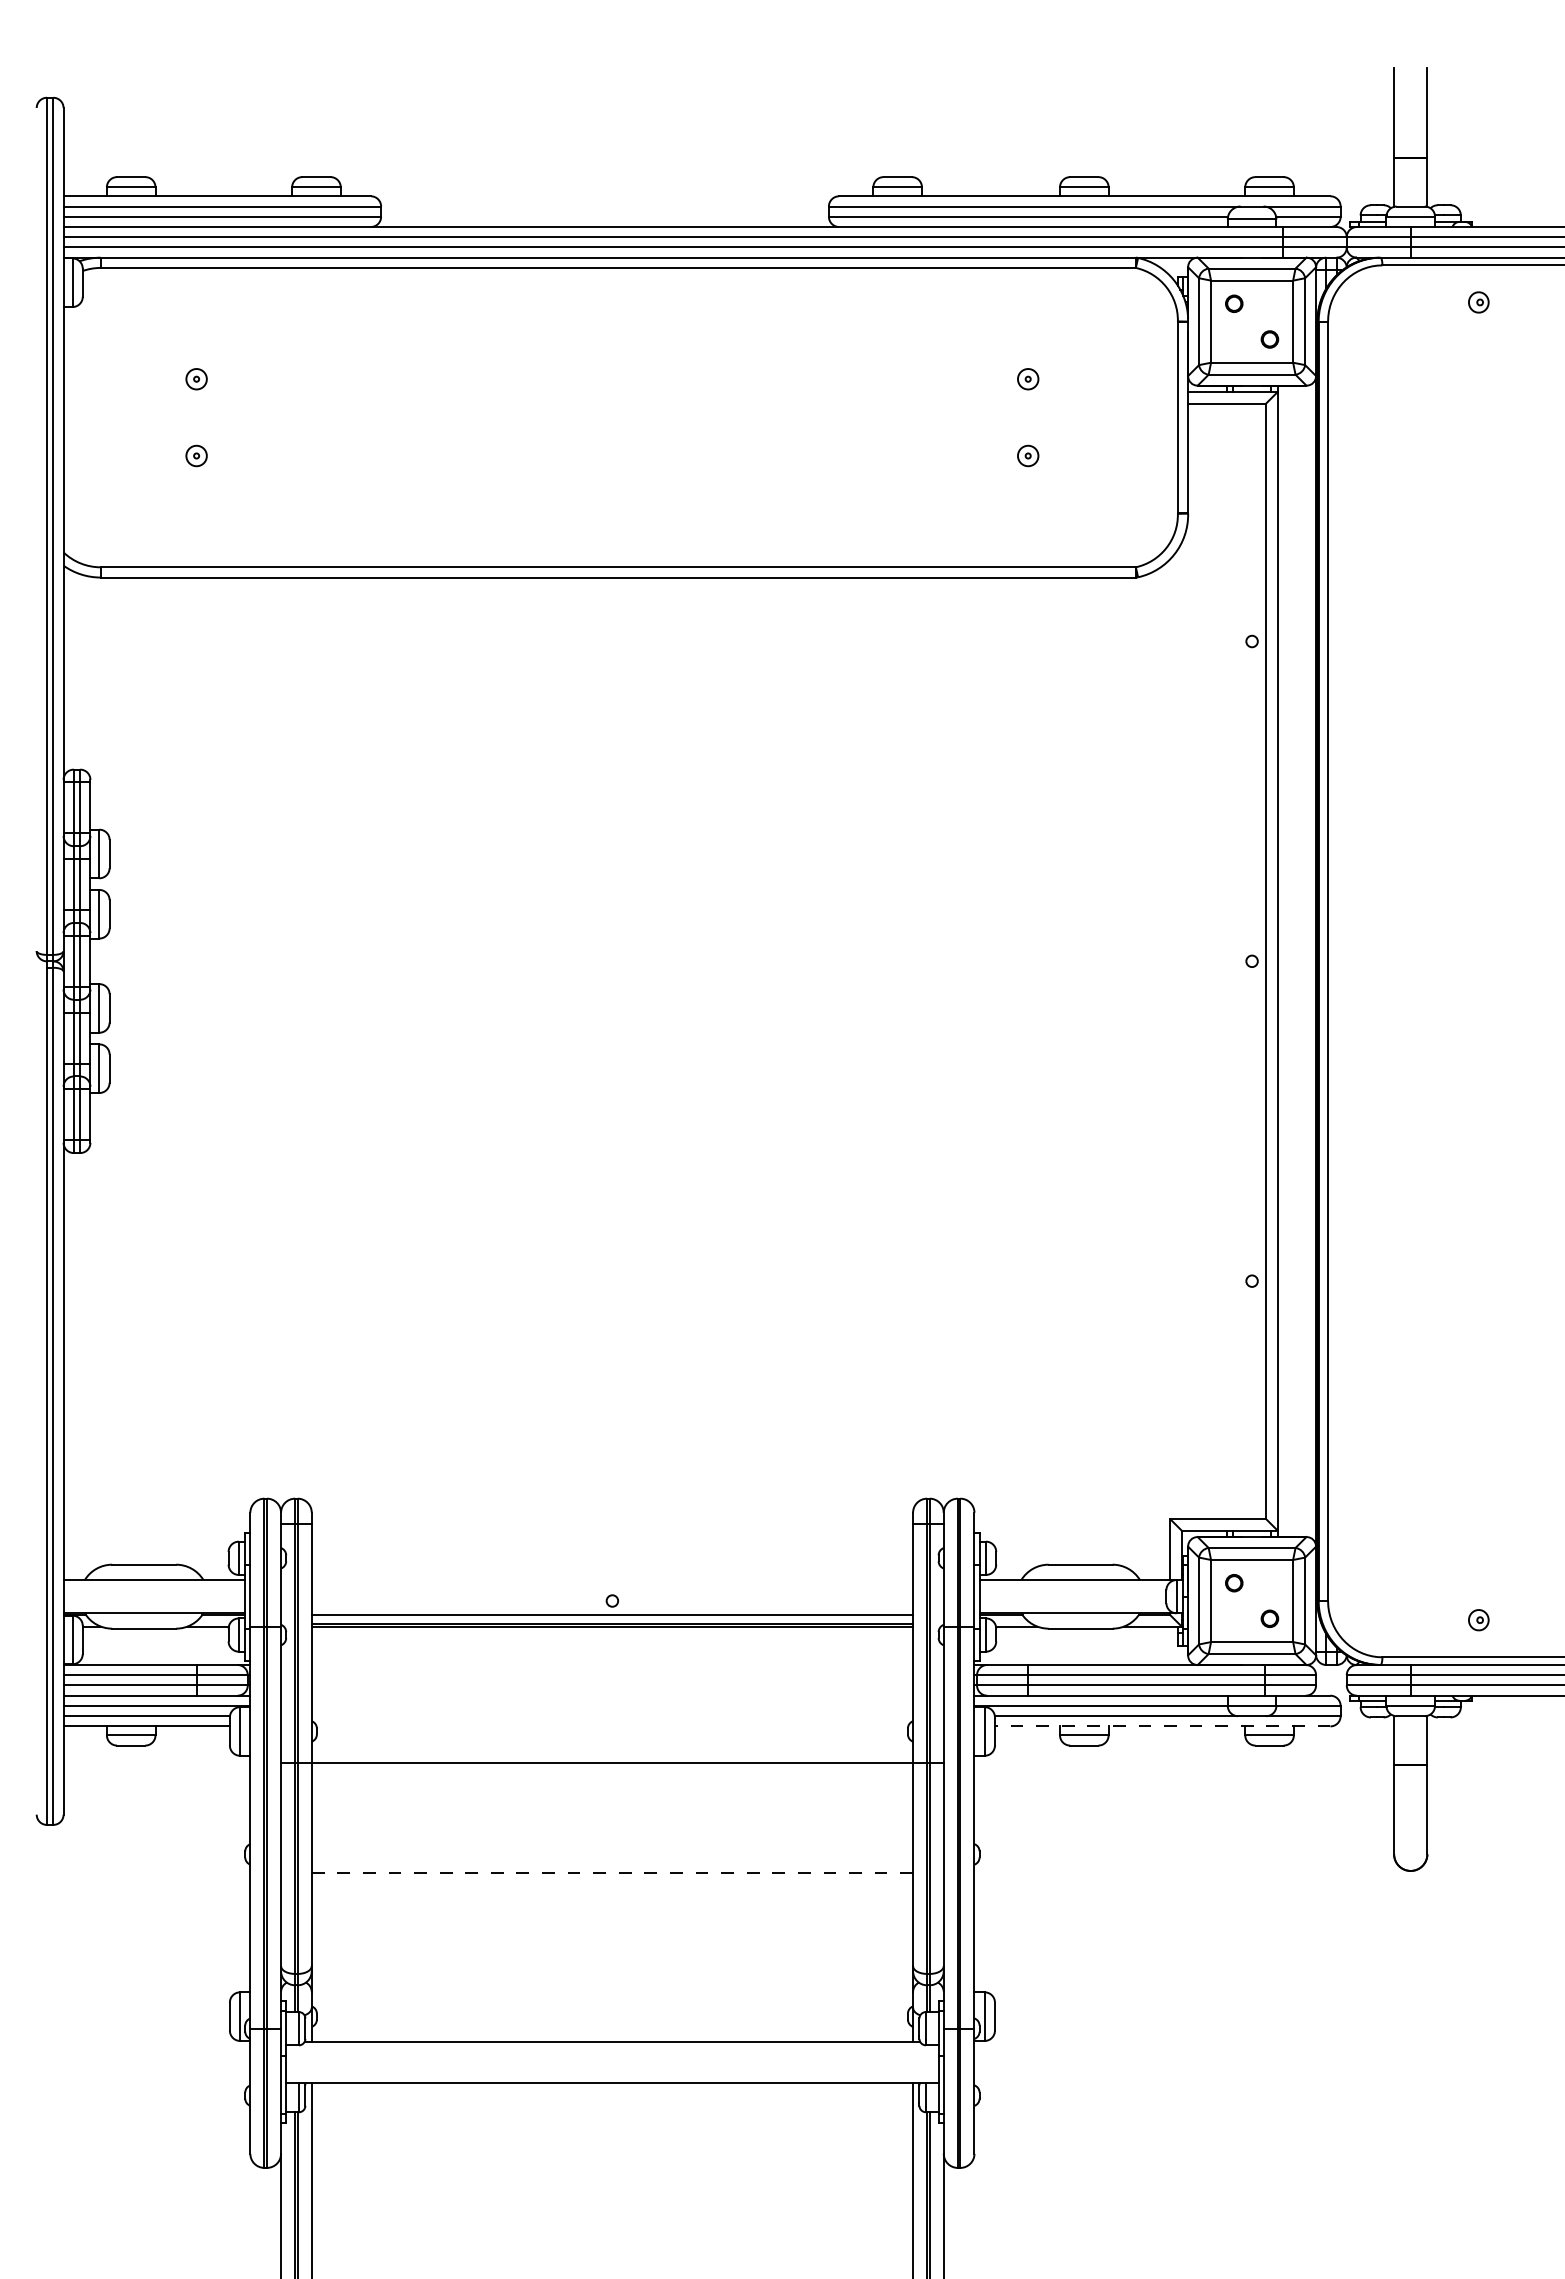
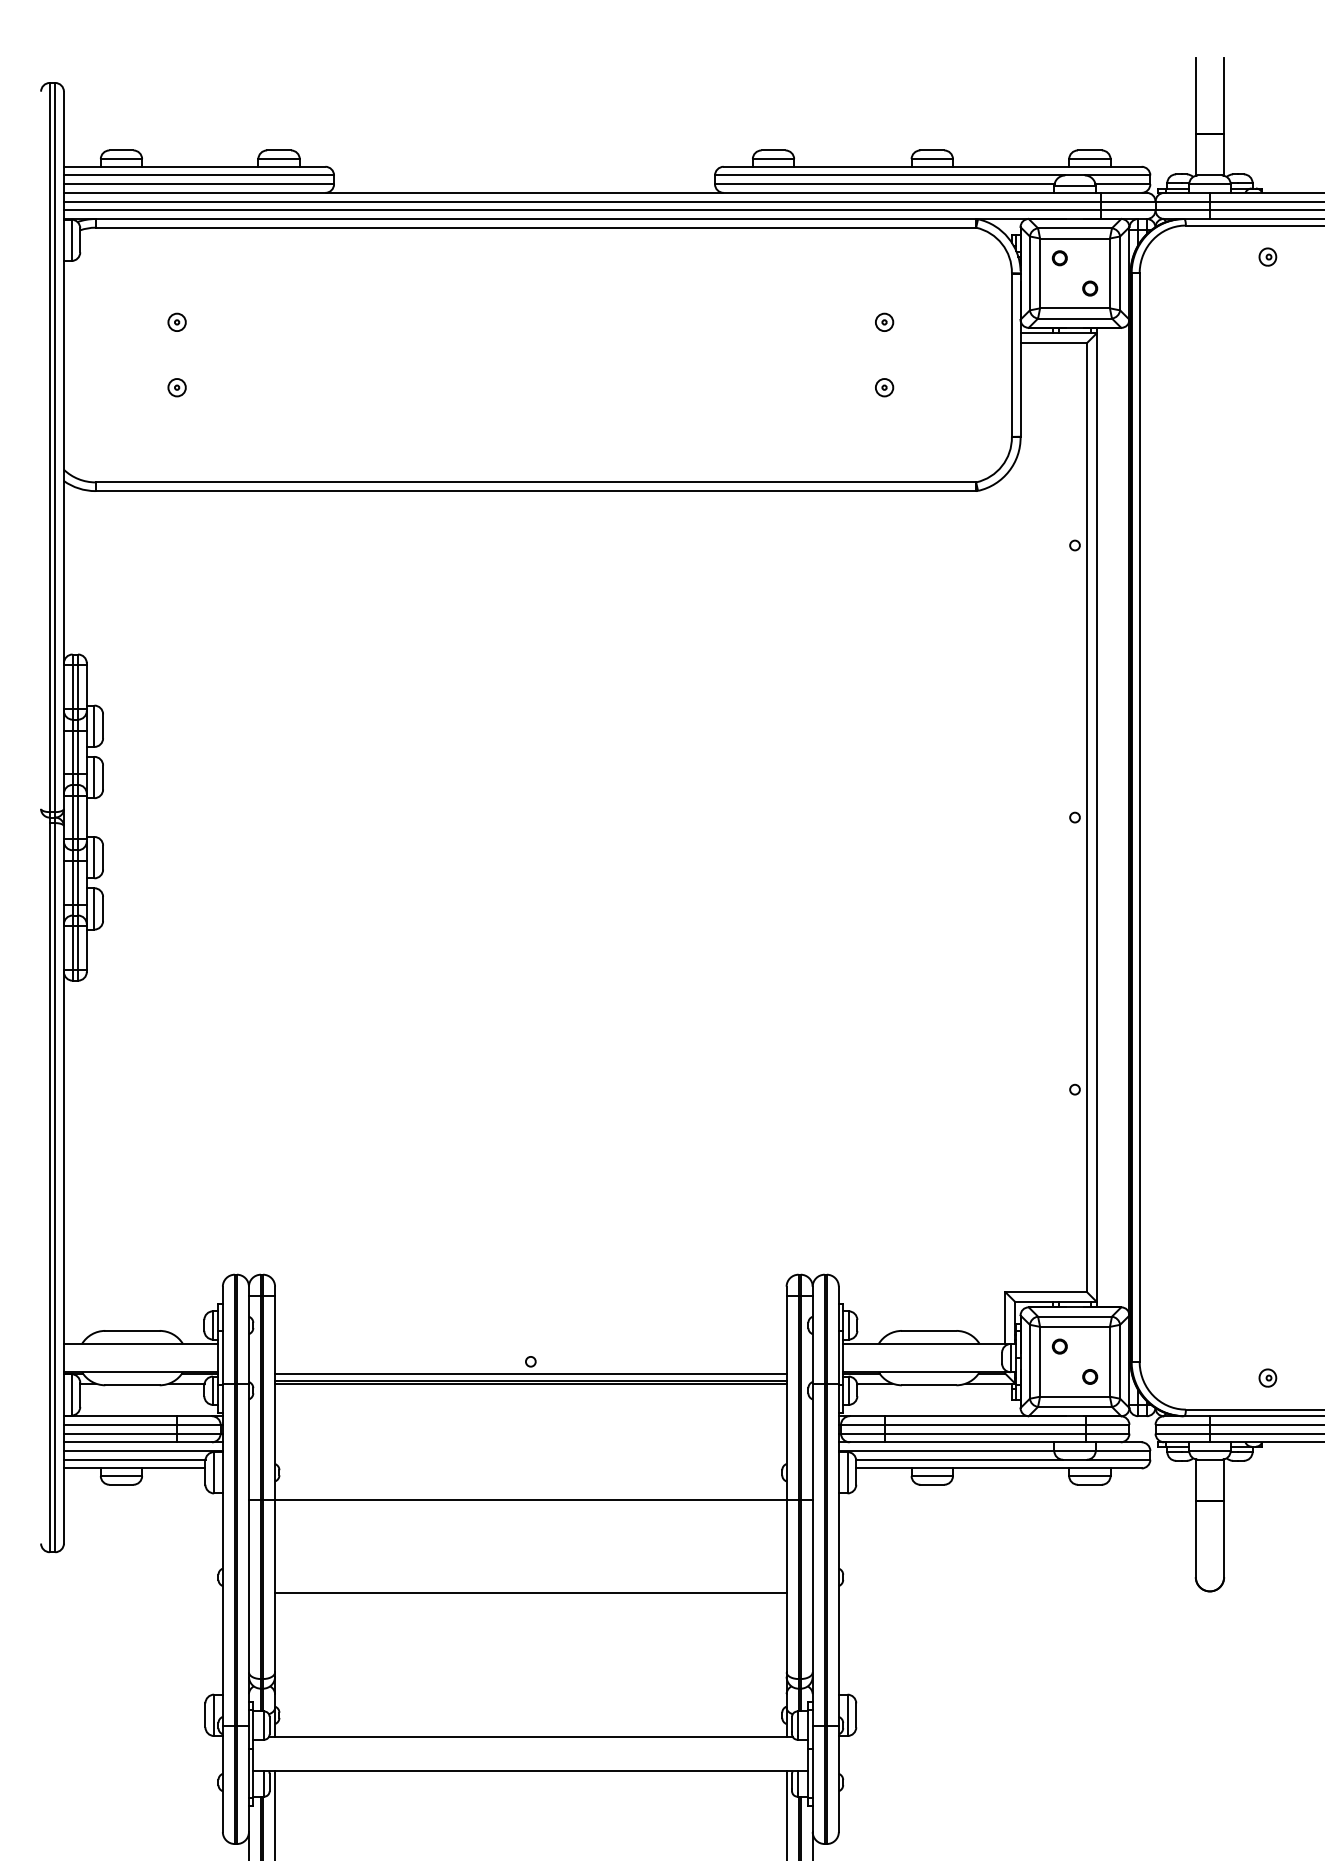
line: (1162, 1726) -> (998, 1468), dashed -> solid
line: (612, 1873) -> (530, 1593), dashed -> solid

